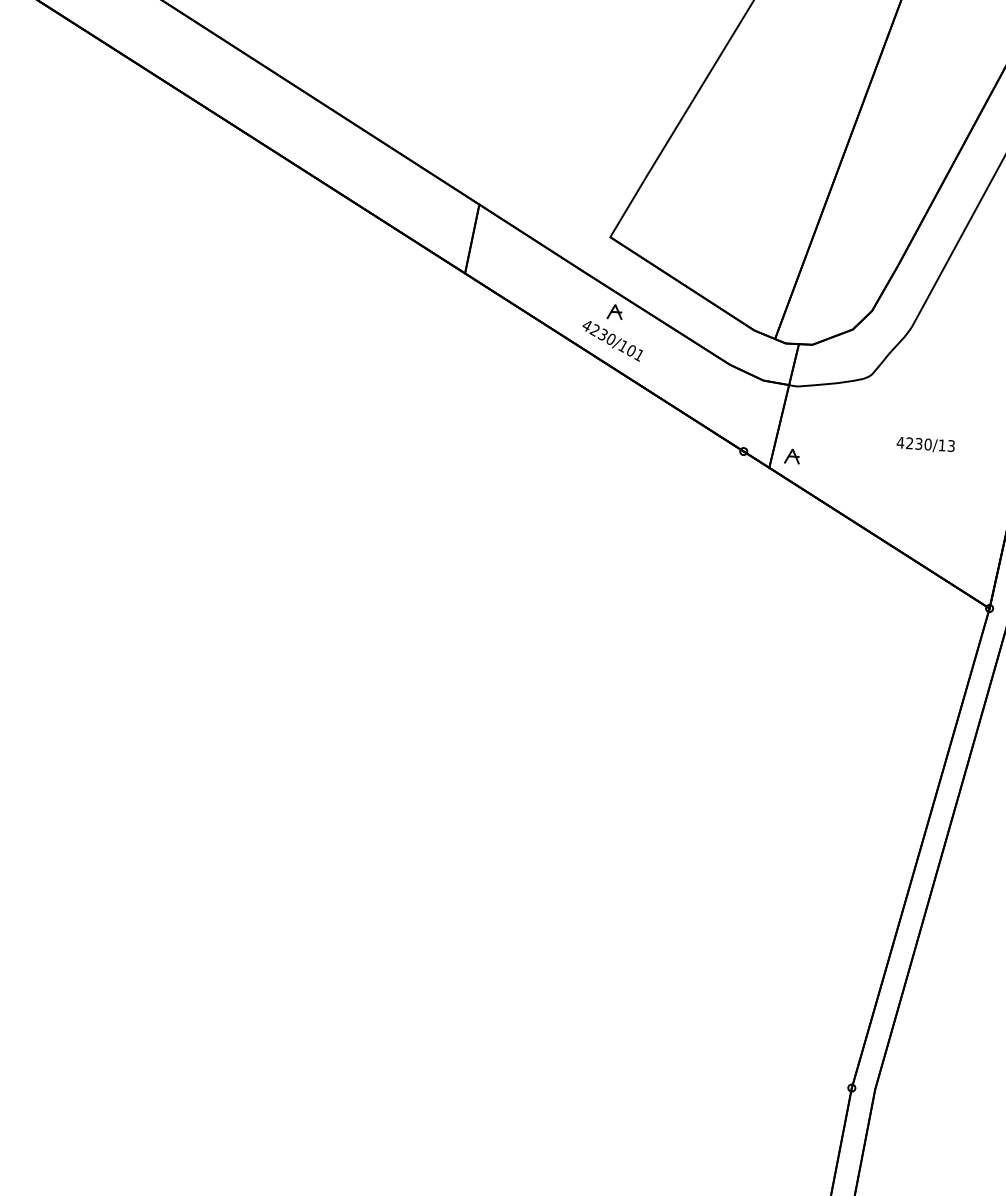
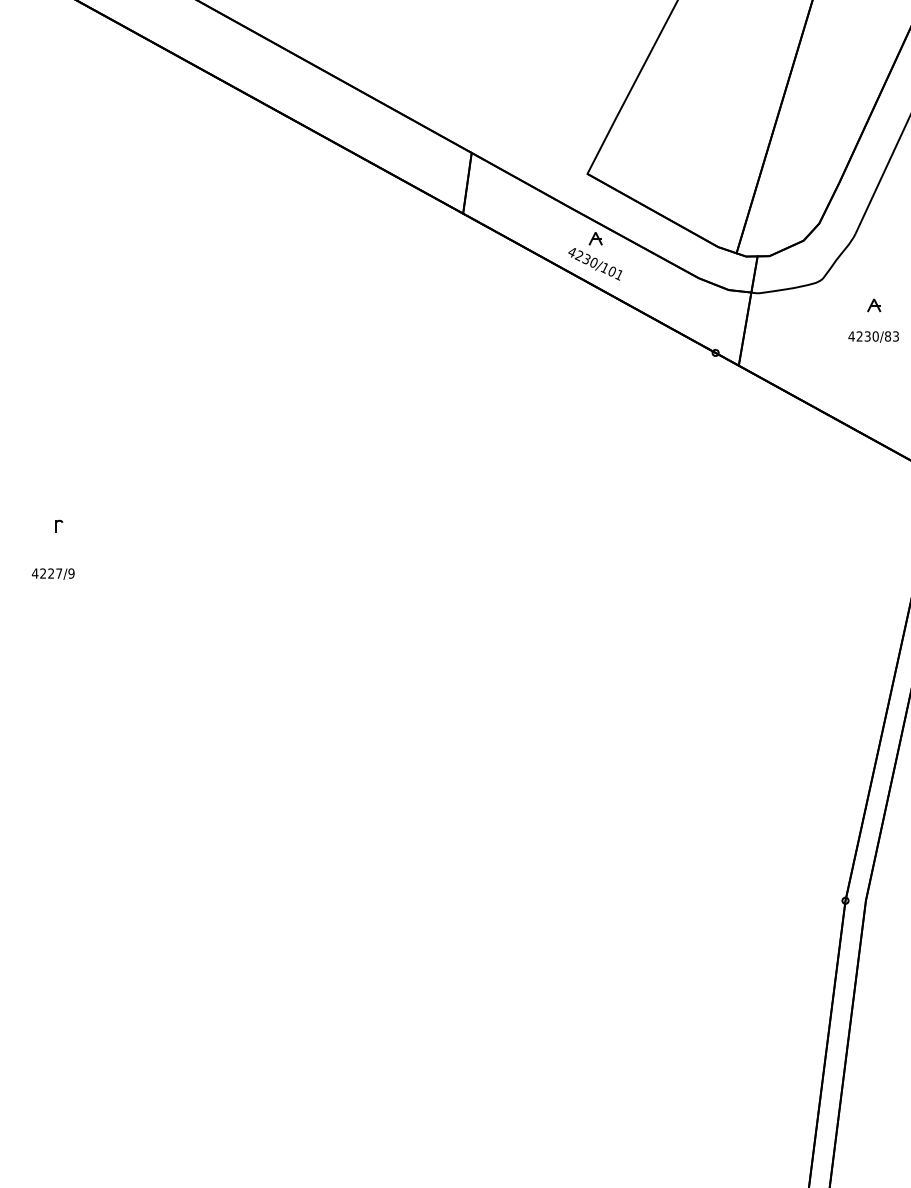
text: (942, 445) -> (888, 336), 4230/13 -> 4230/83
part: (792, 456) -> (874, 305), moved

